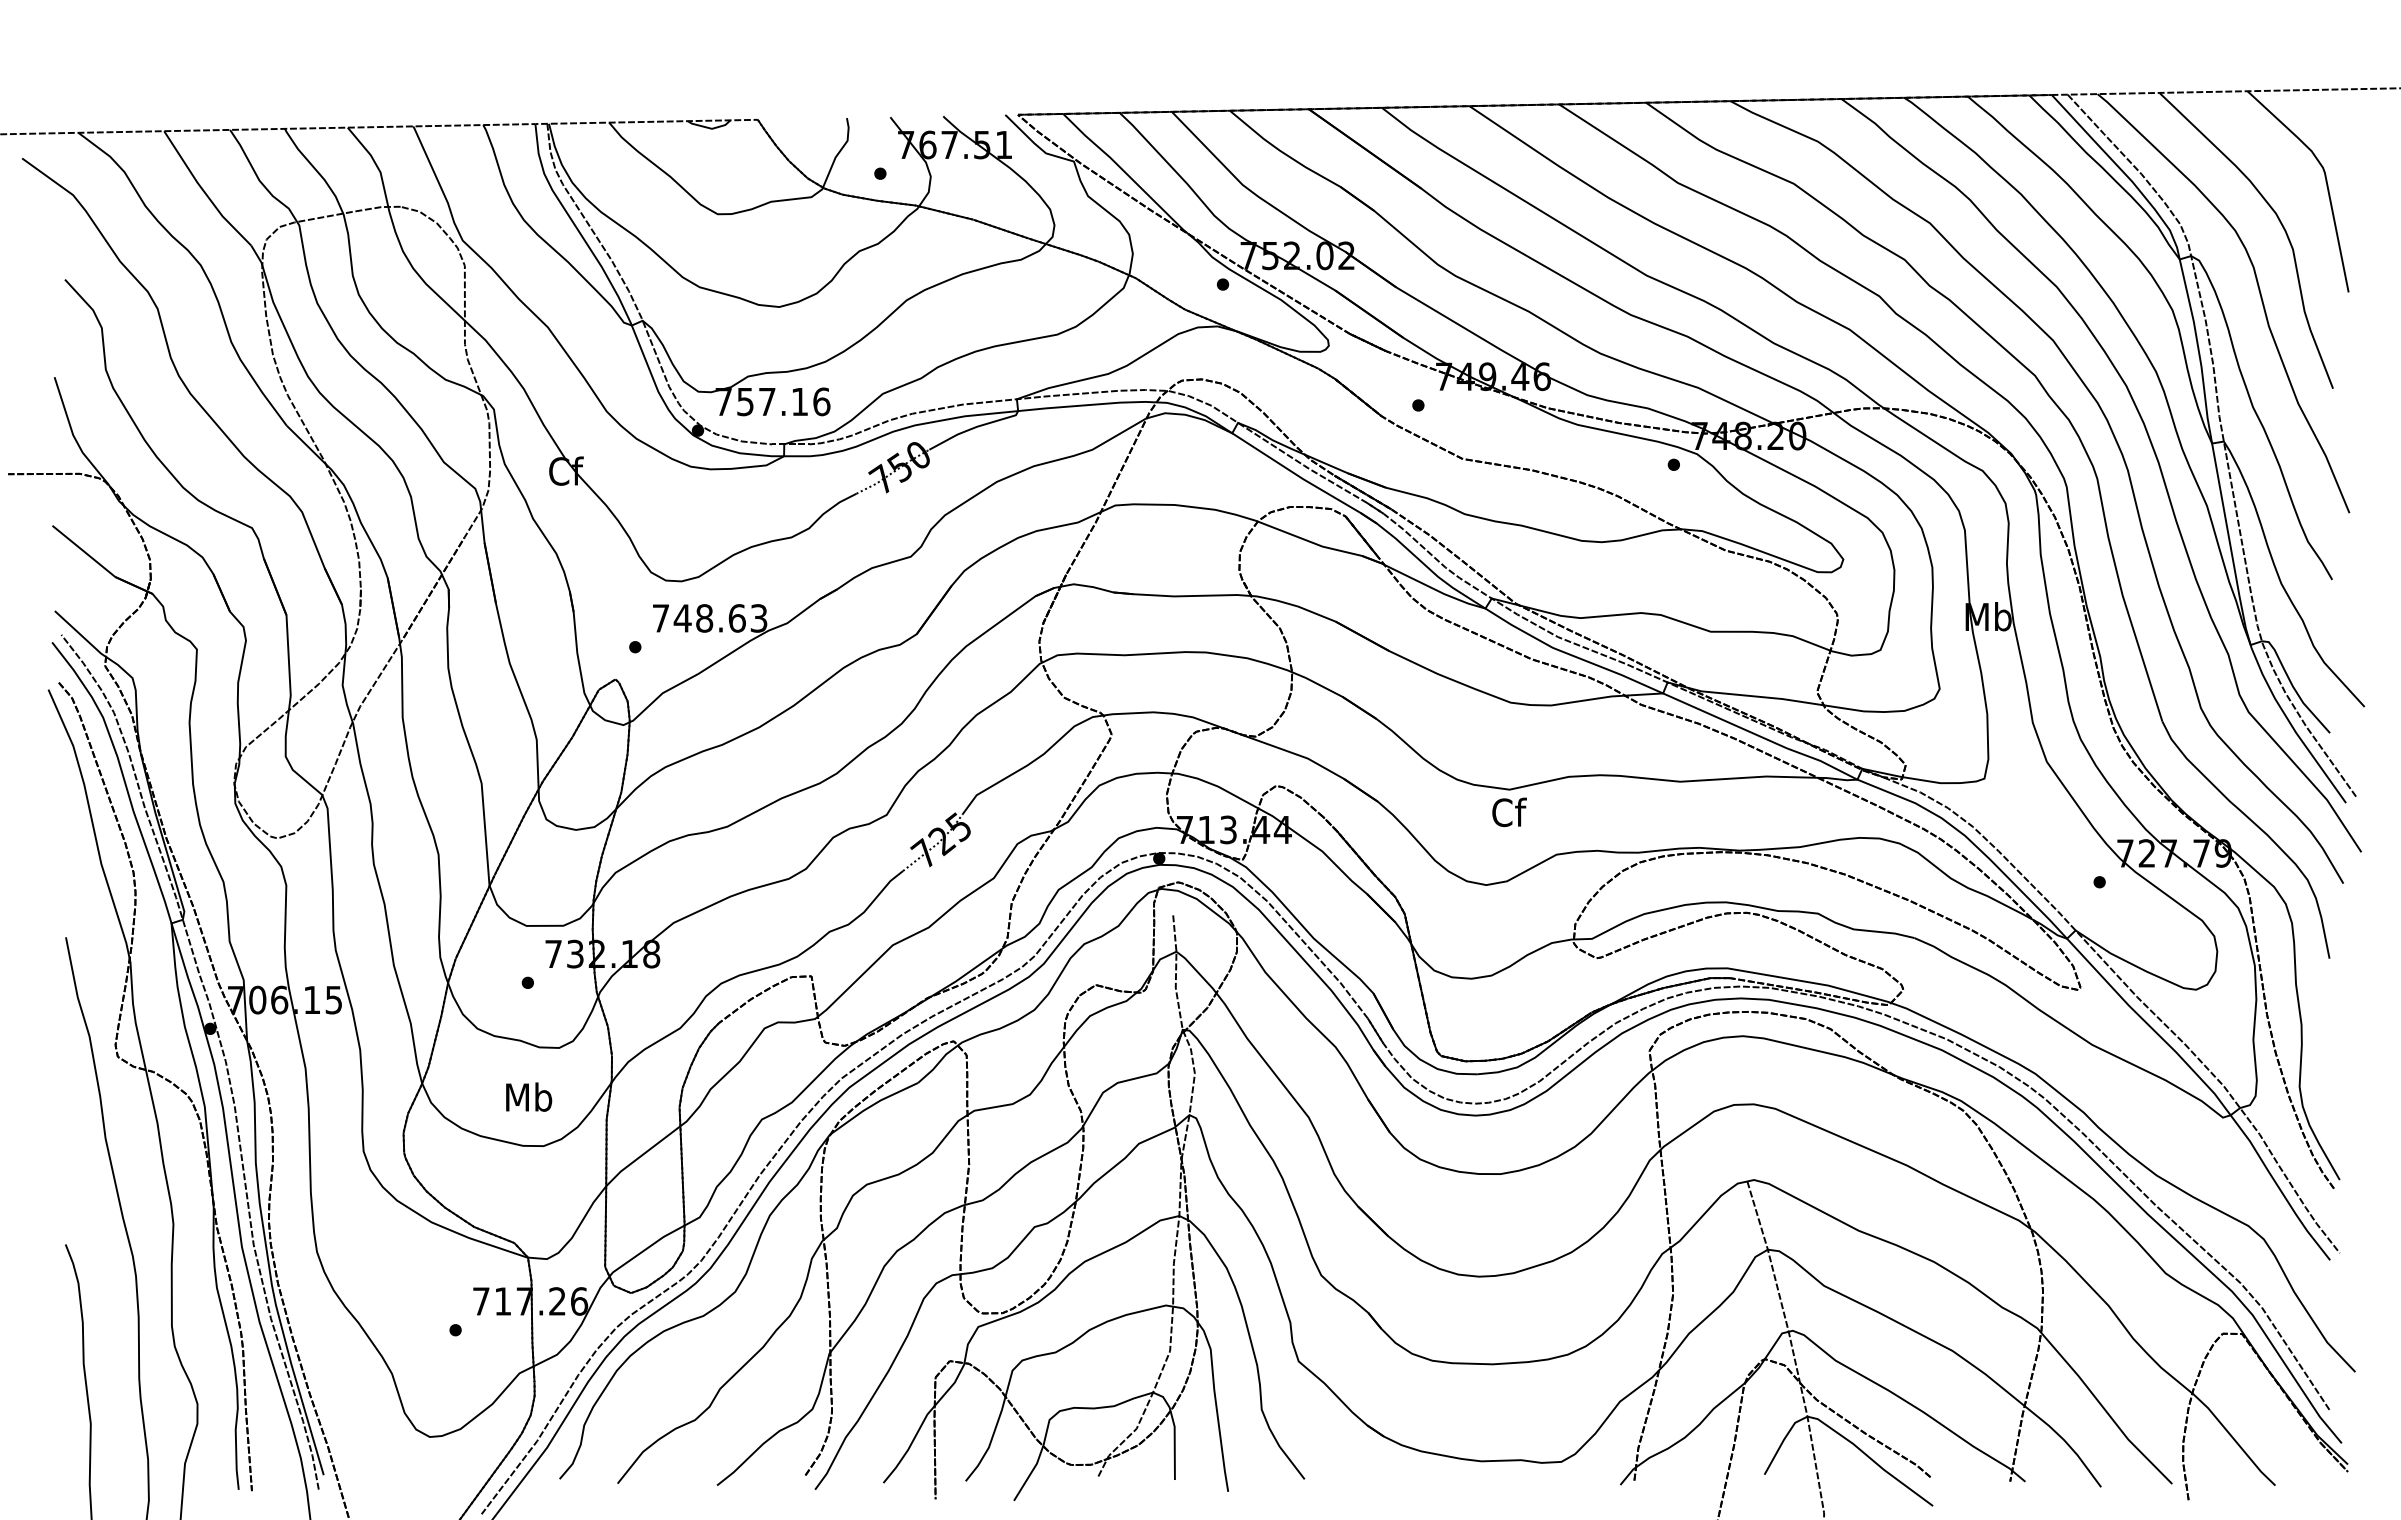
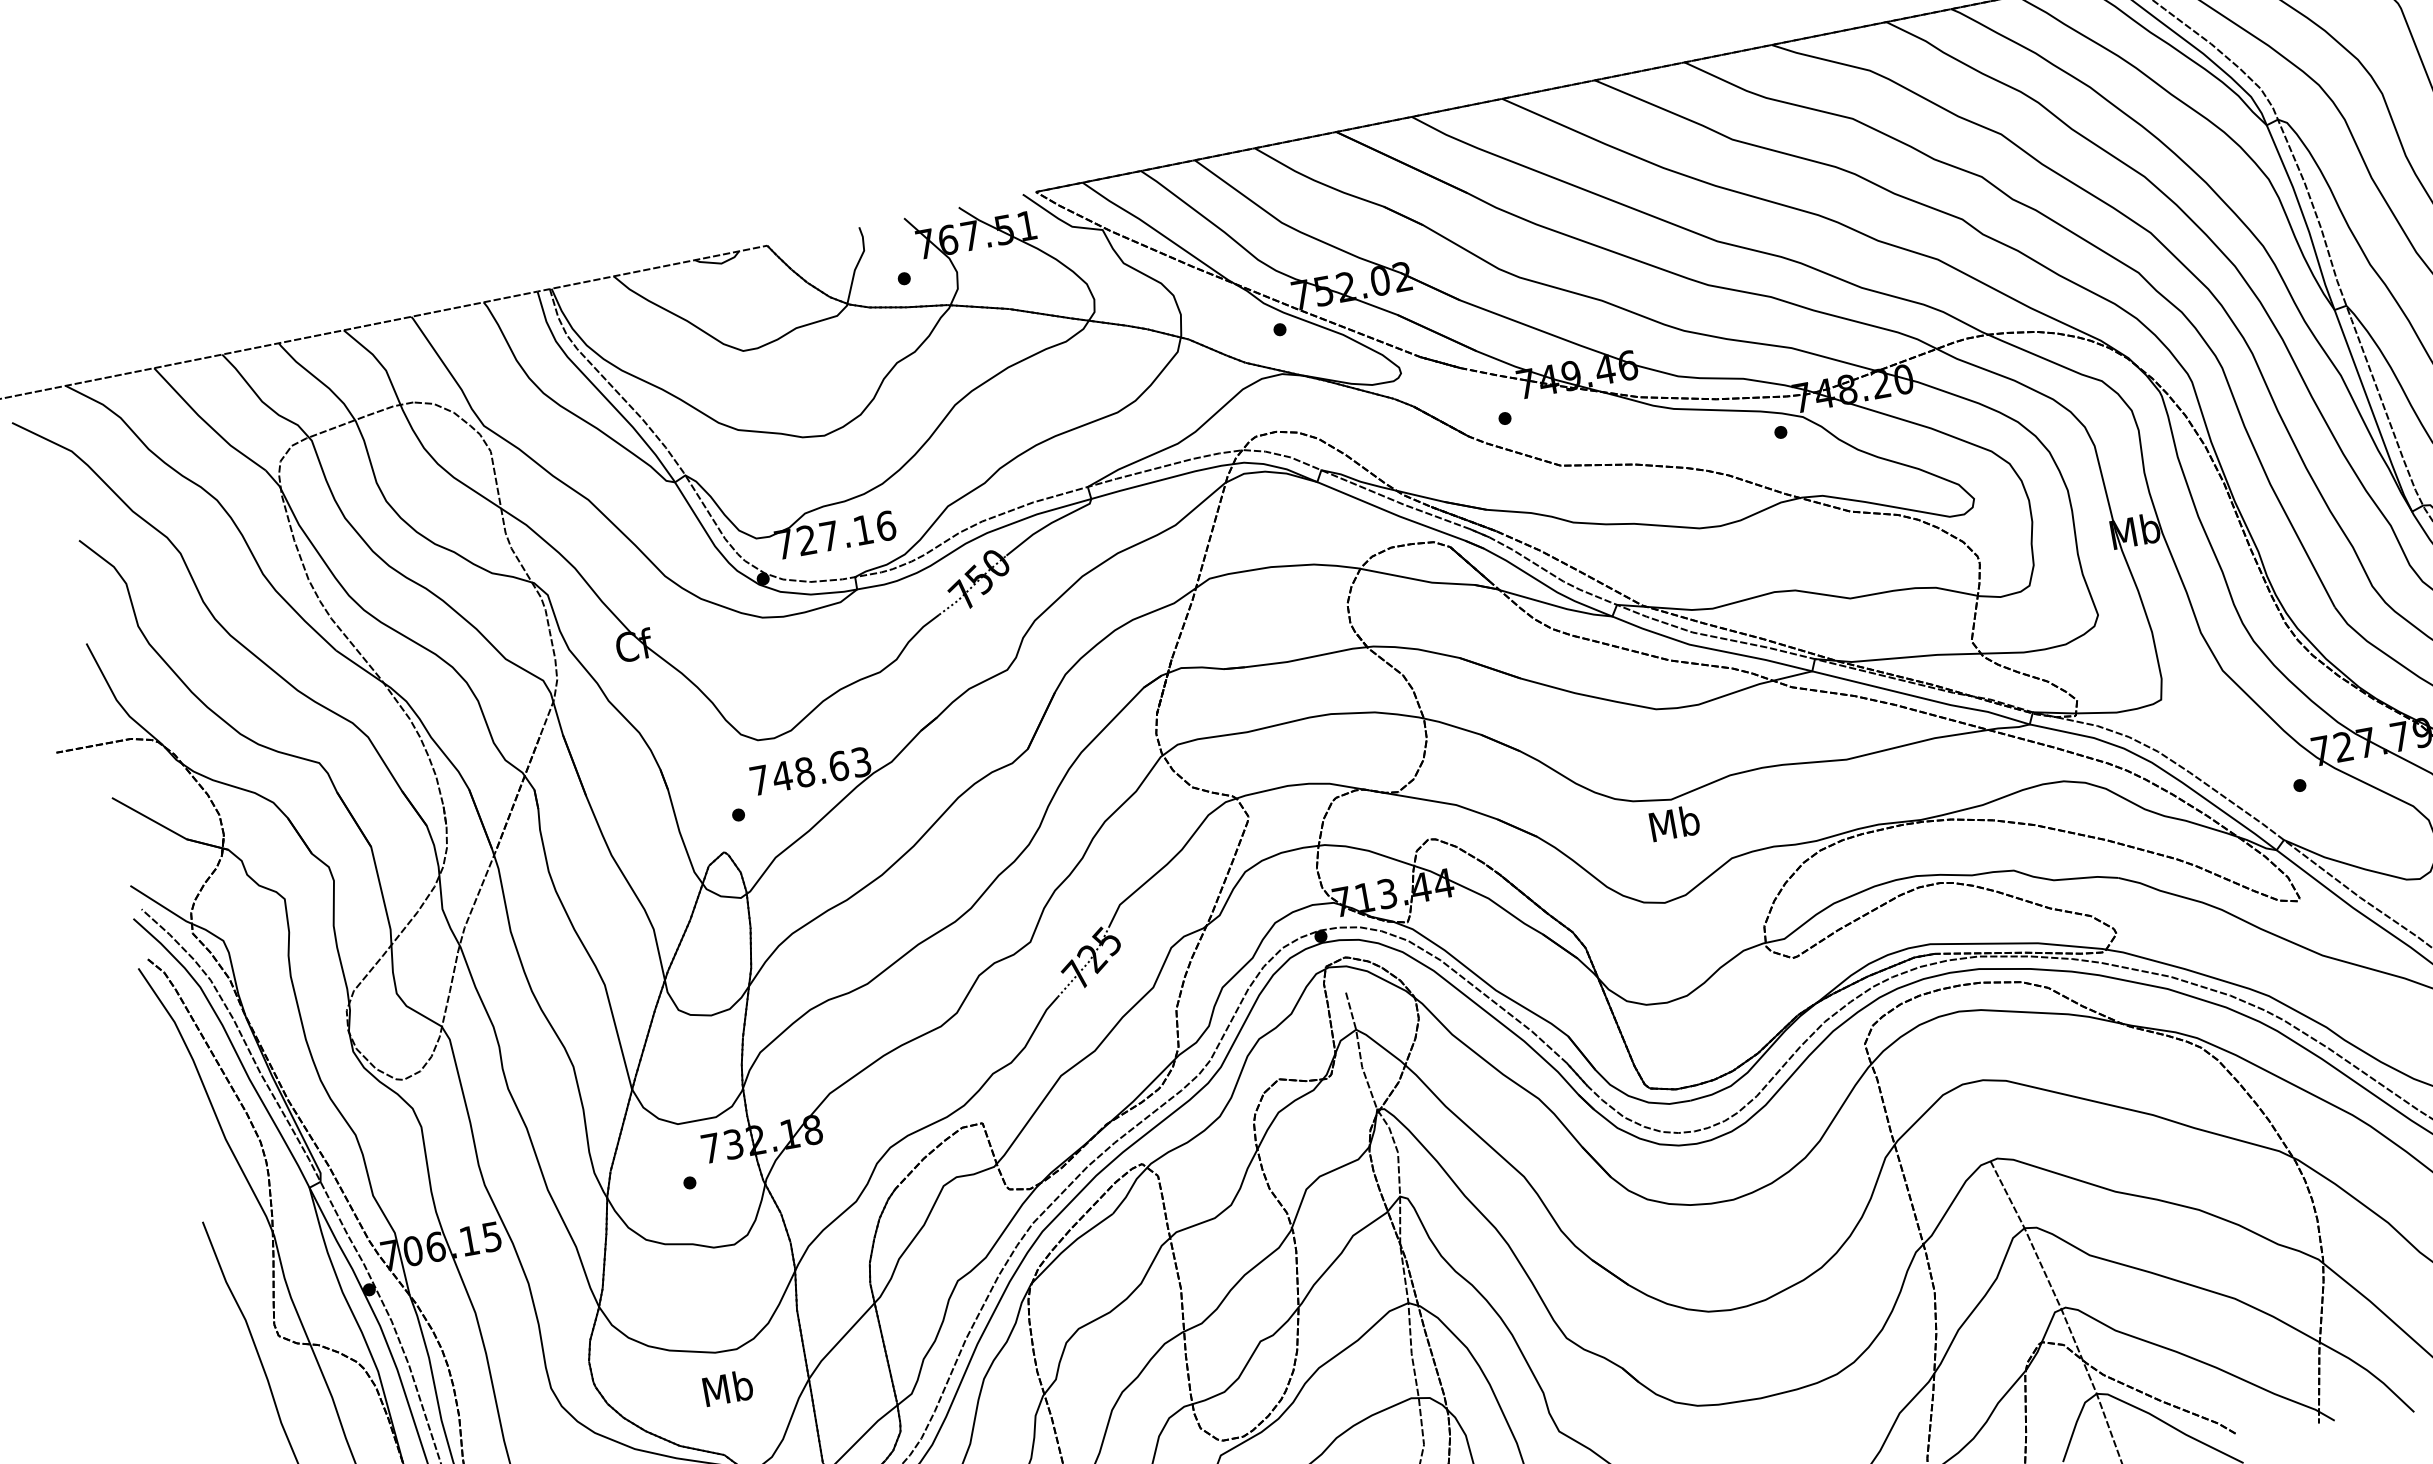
text: (745, 401) -> (806, 539), 757.16 -> 727.16
text: (1509, 812) -> (1675, 823), Cf -> Mb
text: (529, 1096) -> (728, 1387), moved

